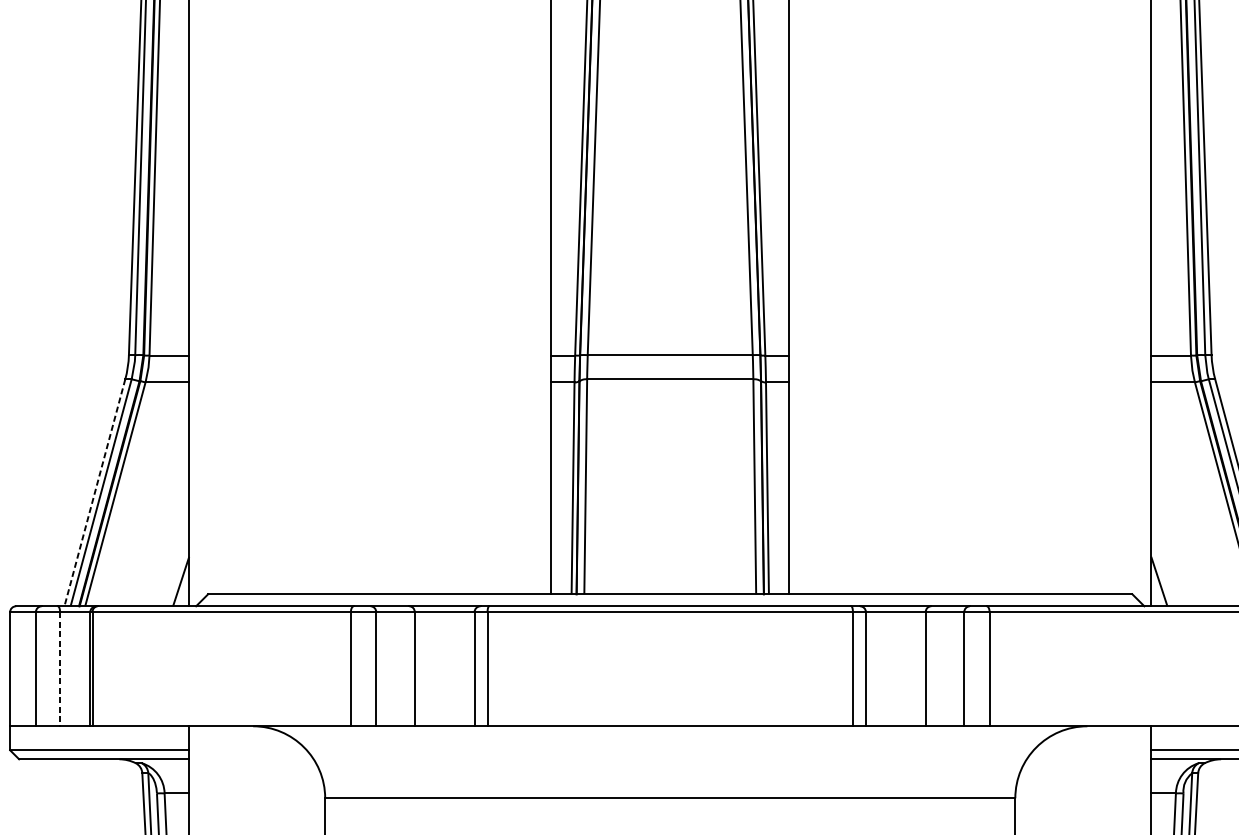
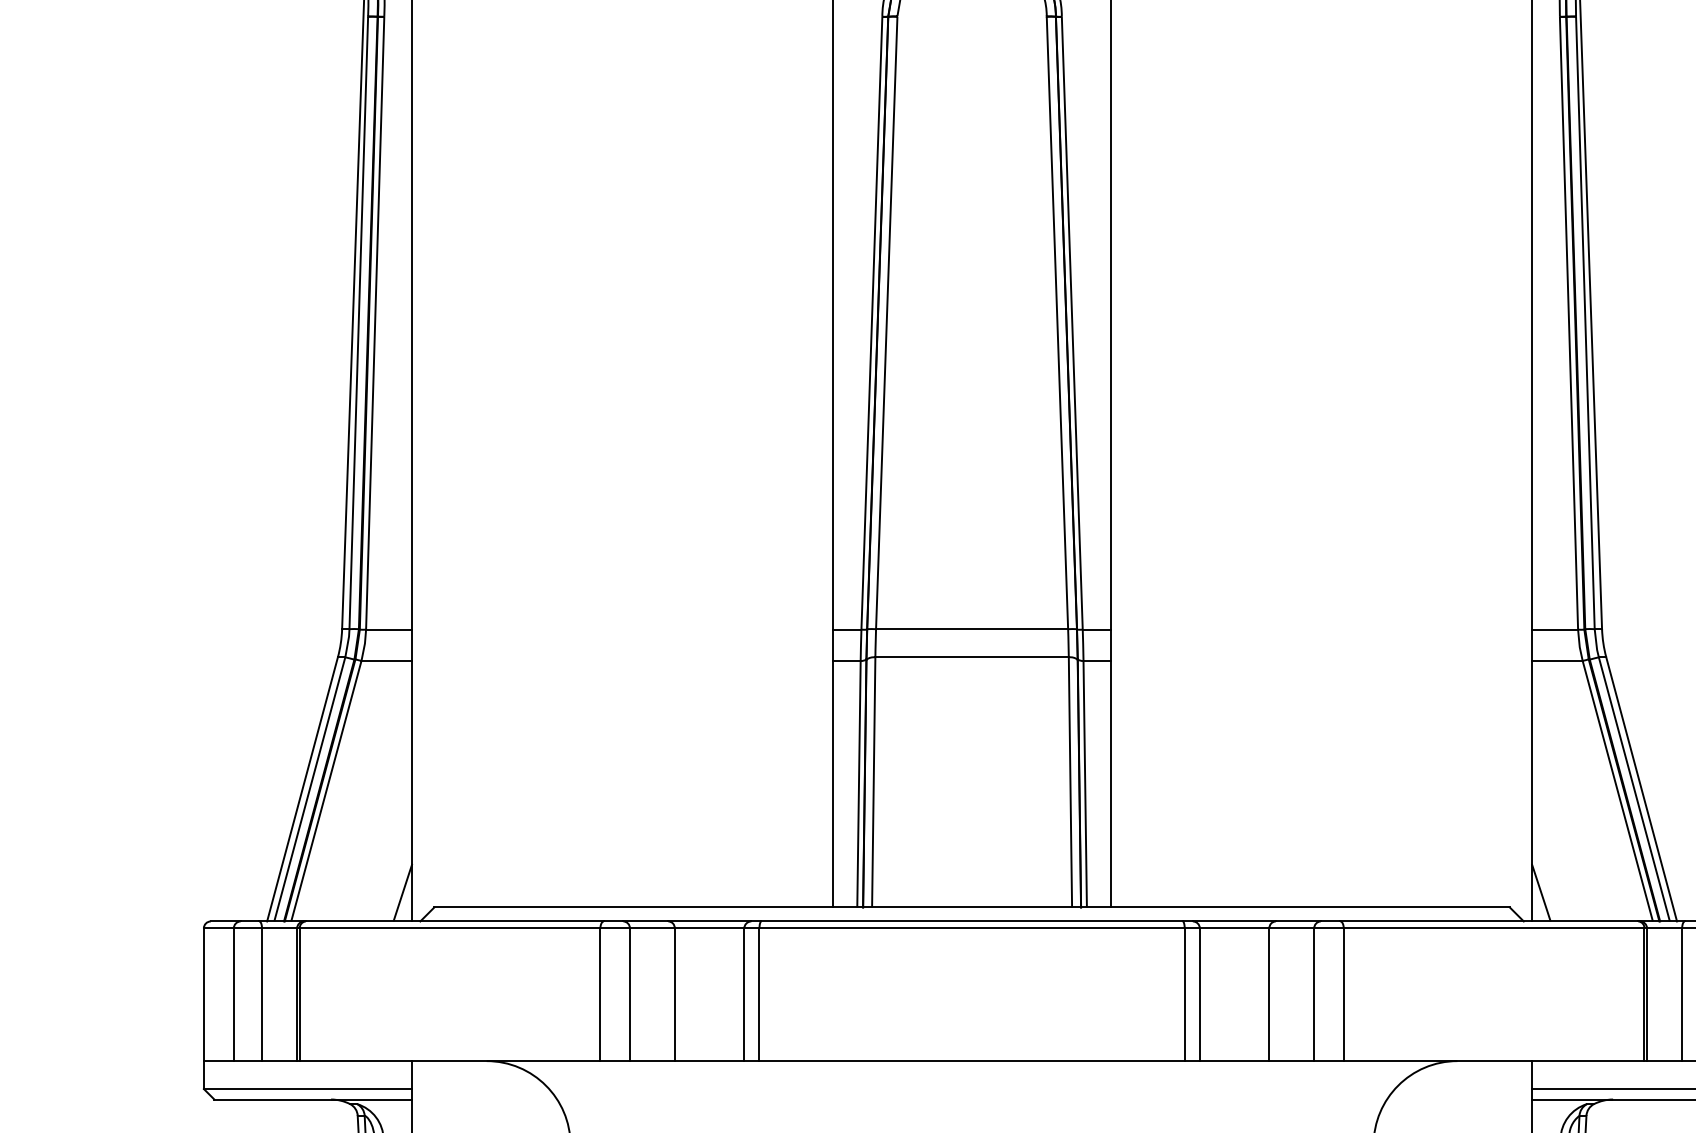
line: (94, 492) -> (302, 789), dashed -> solid
line: (60, 669) -> (262, 995), dashed -> solid

